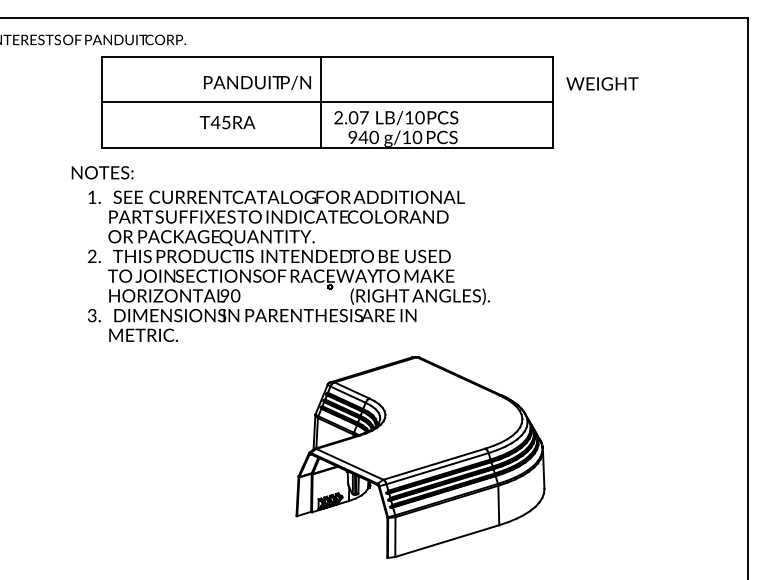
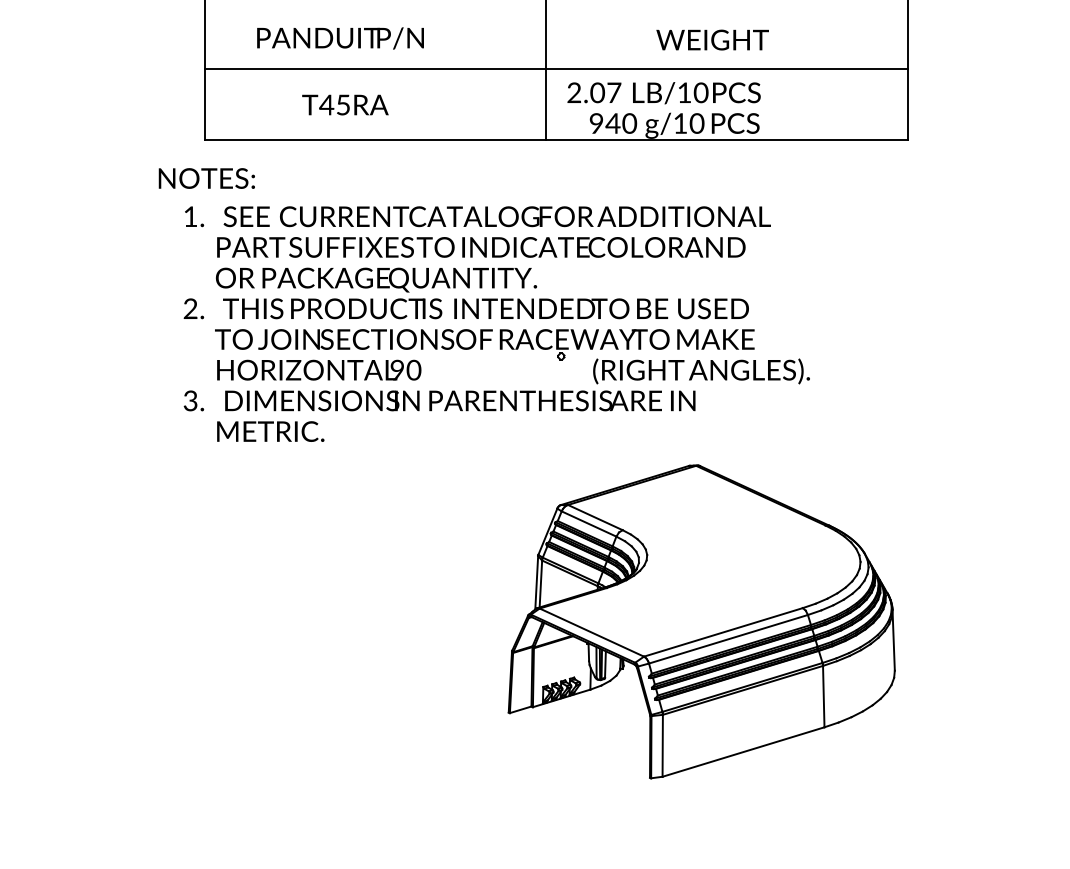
text: (257, 82) -> (340, 37), moved
text: (602, 83) -> (712, 39), moved
text: (227, 122) -> (345, 104), moved

